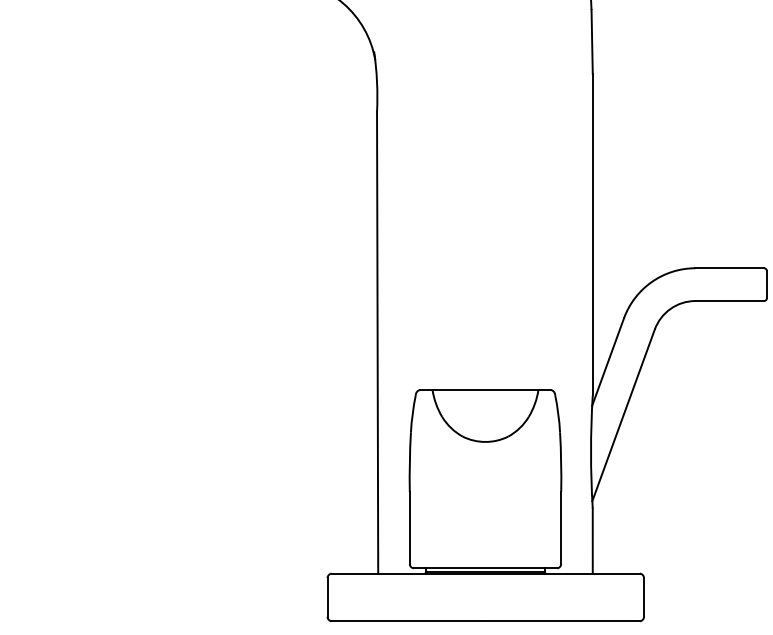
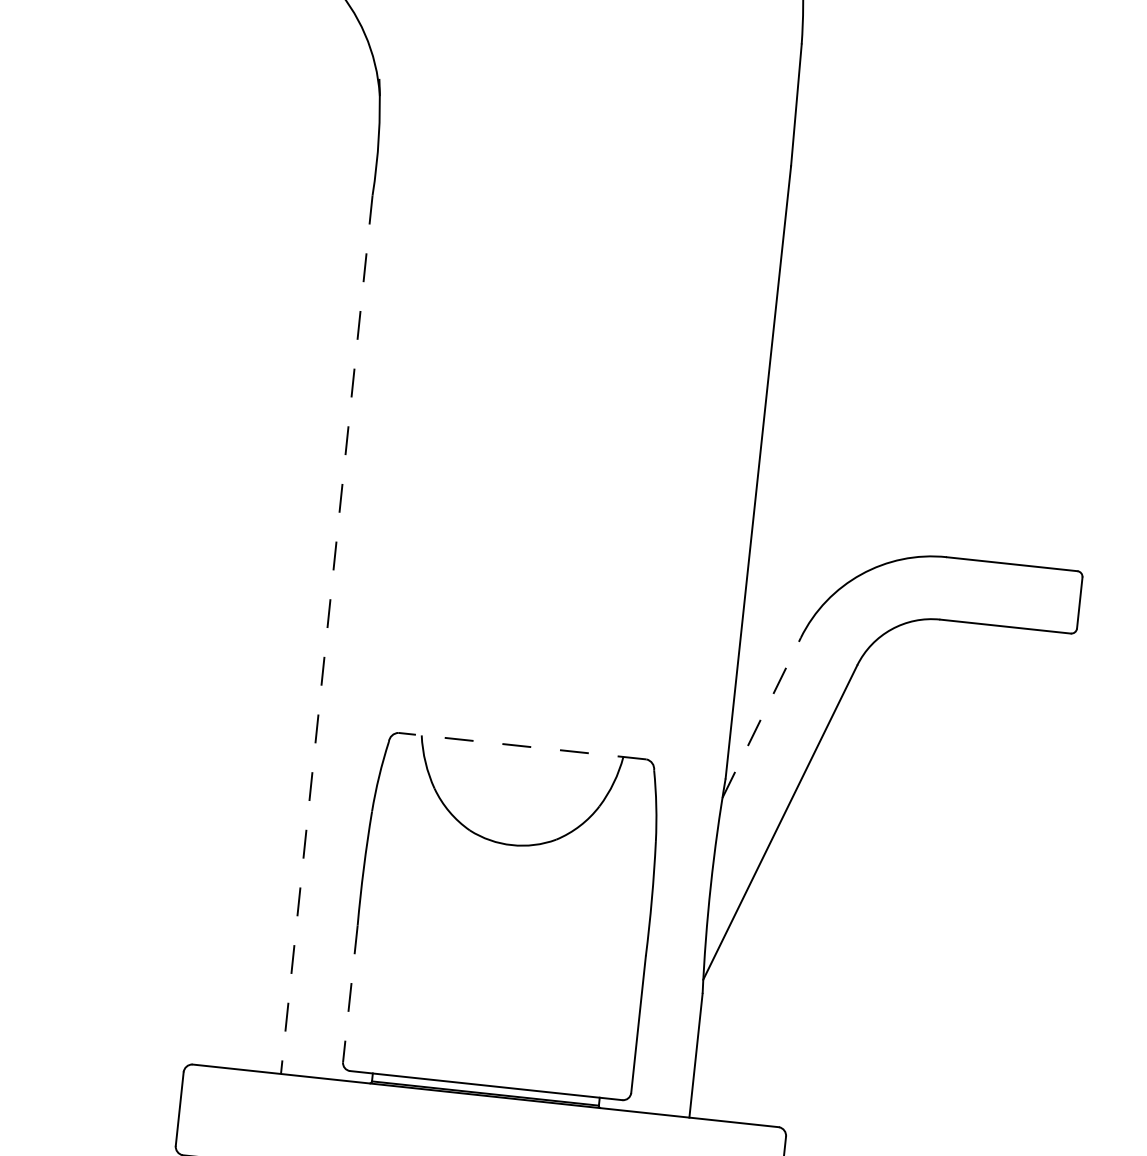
line: (377, 342) -> (326, 633), solid -> dashed
line: (608, 362) -> (762, 718), solid -> dashed
line: (485, 389) -> (522, 745), solid -> dashed
line: (409, 528) -> (349, 994), solid -> dashed

